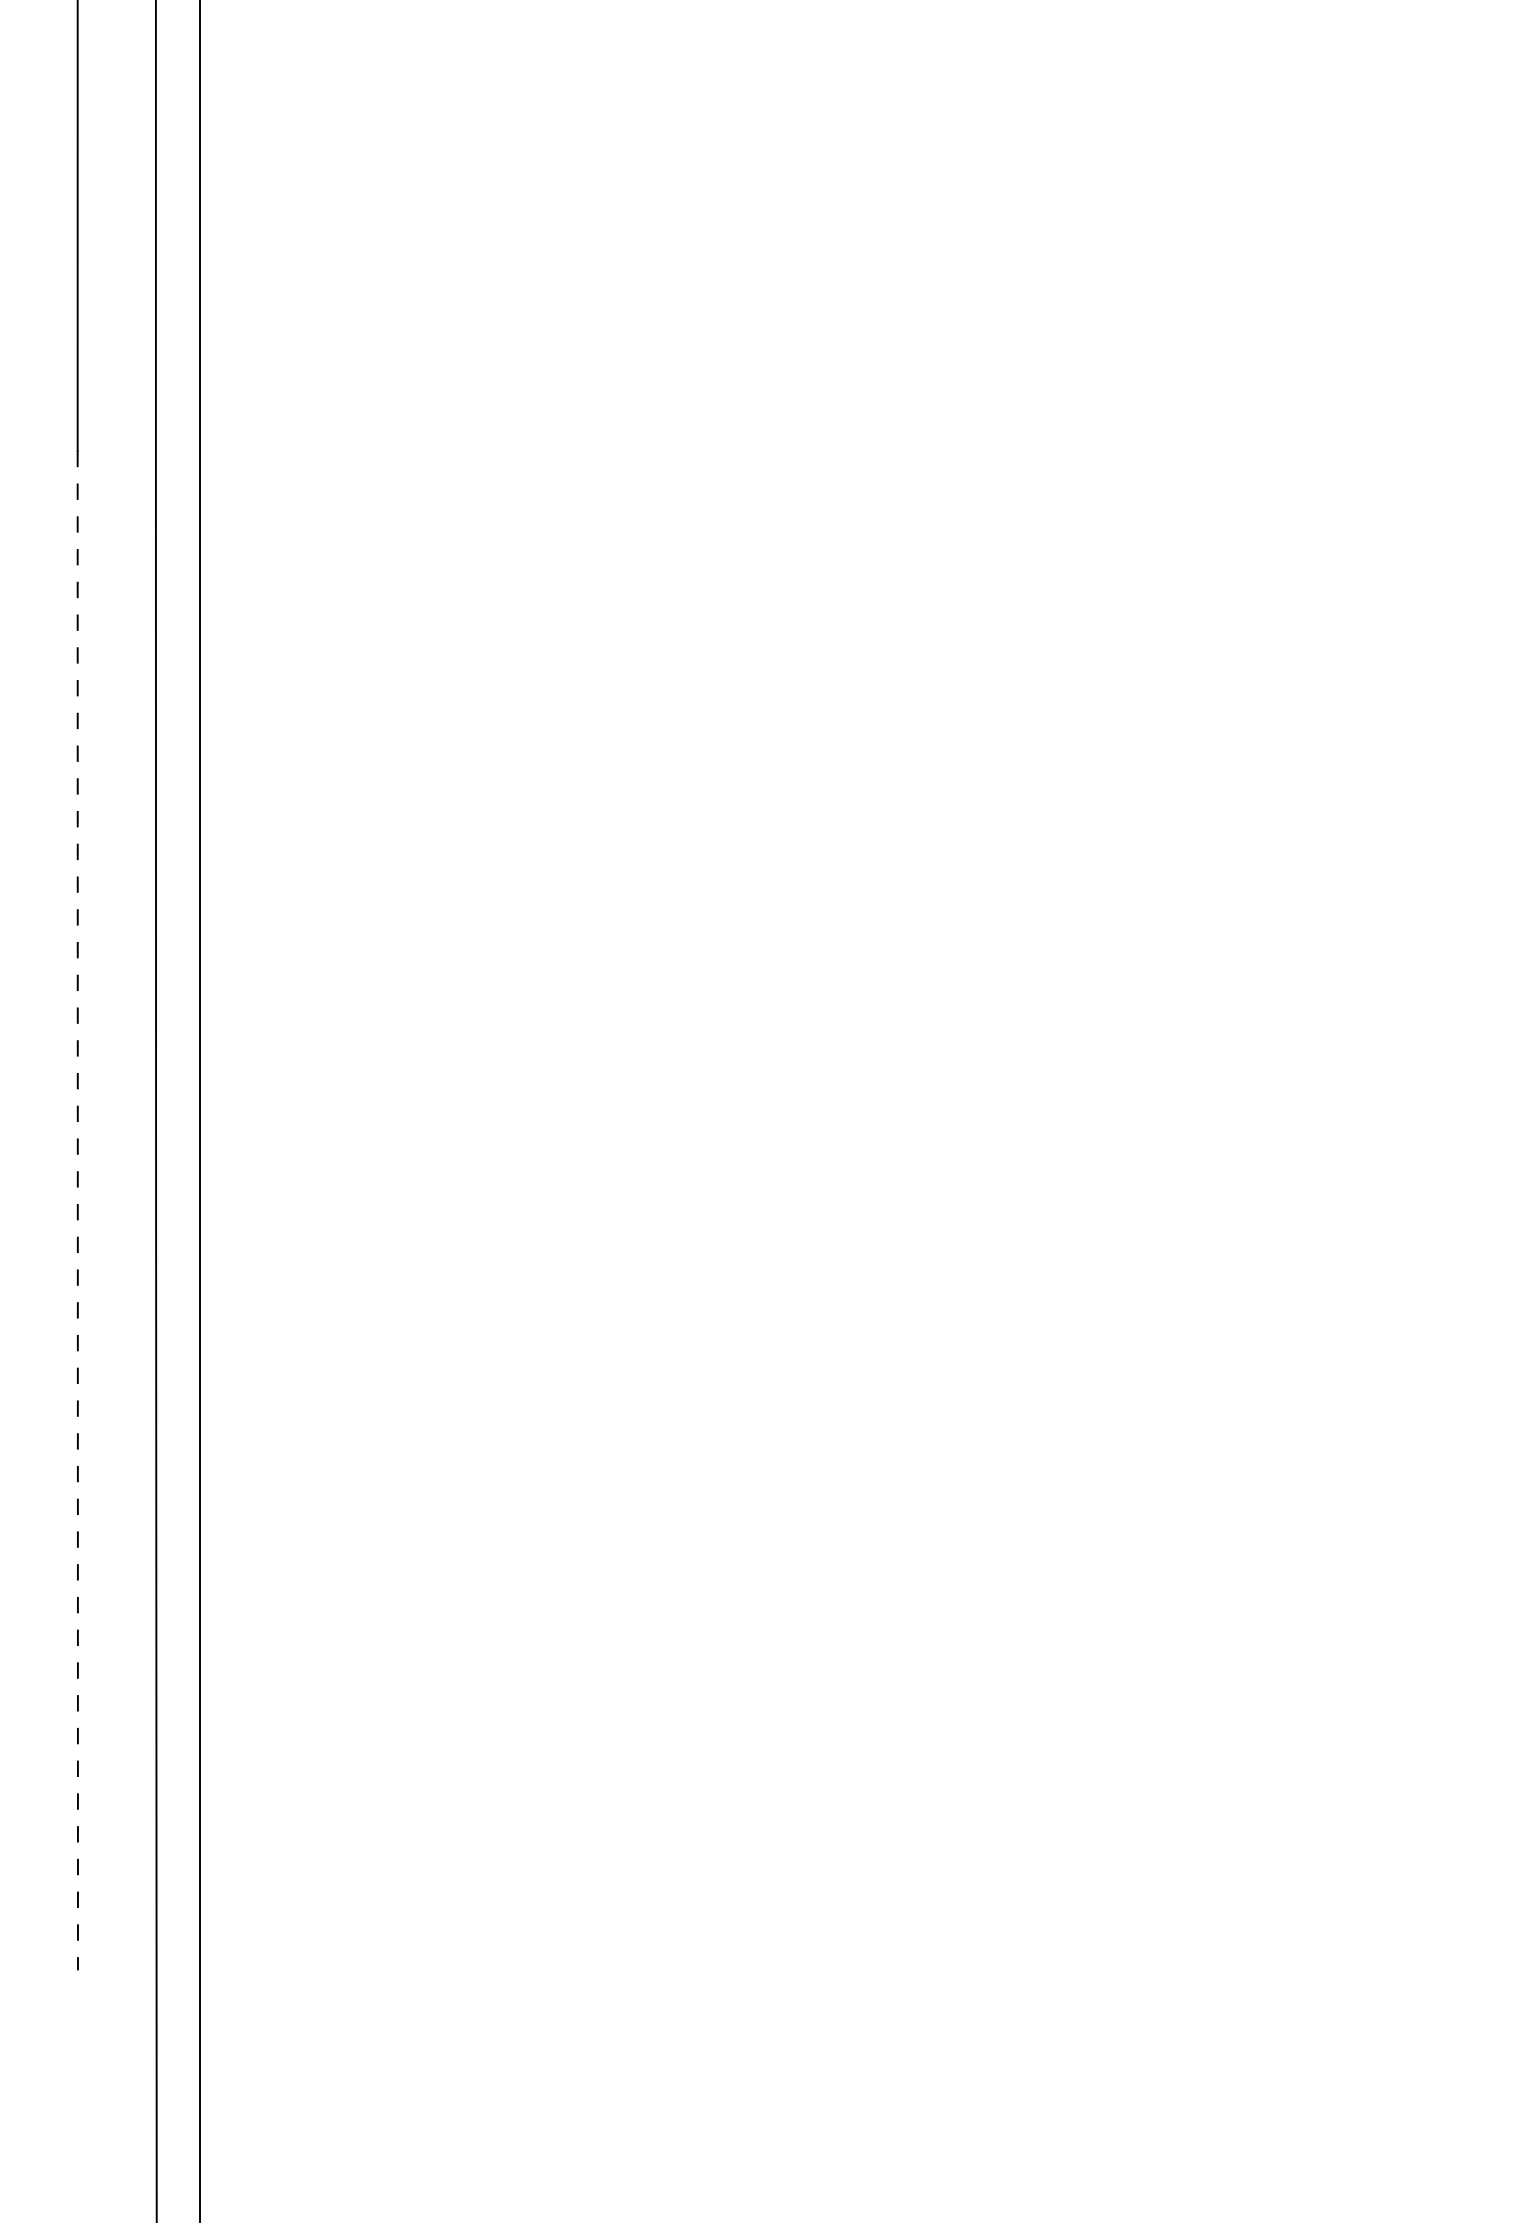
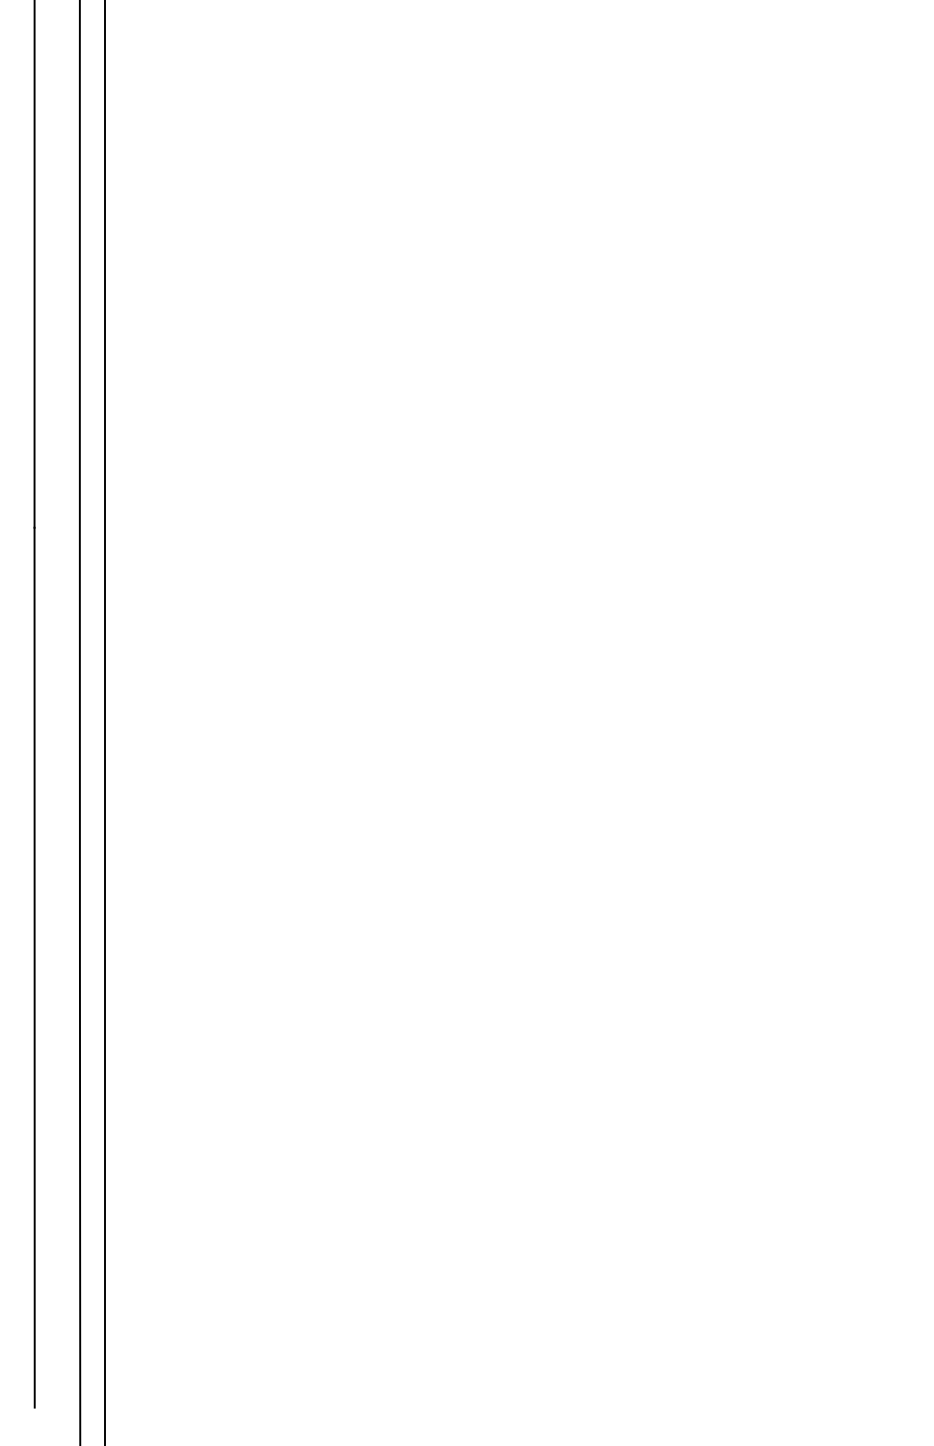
line: (77, 1210) -> (34, 967), dashed -> solid

